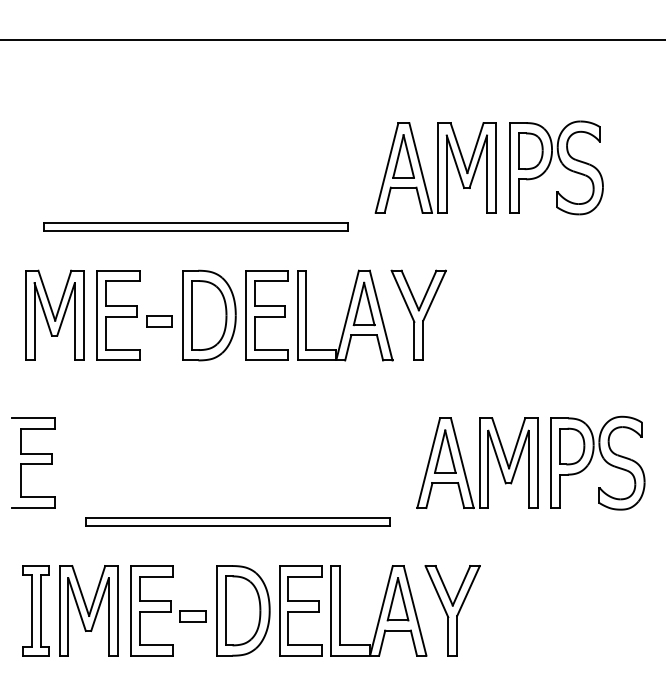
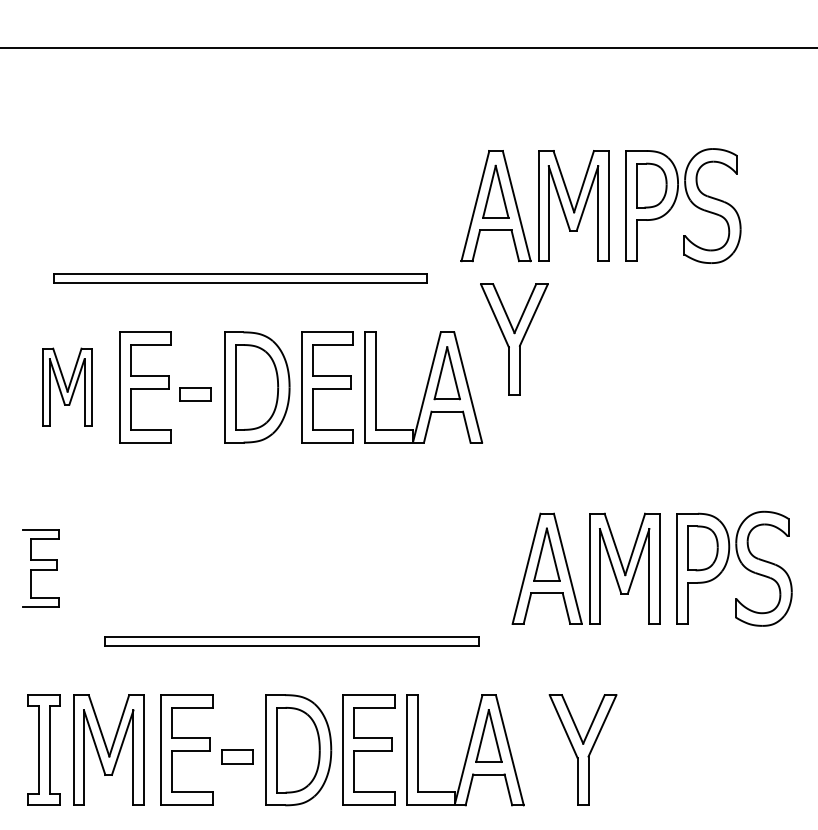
part: (54, 314) -> (66, 386), size x0.7
part: (418, 314) -> (514, 338), moved
part: (33, 462) -> (41, 567), size x0.7
part: (452, 610) -> (582, 749), moved

